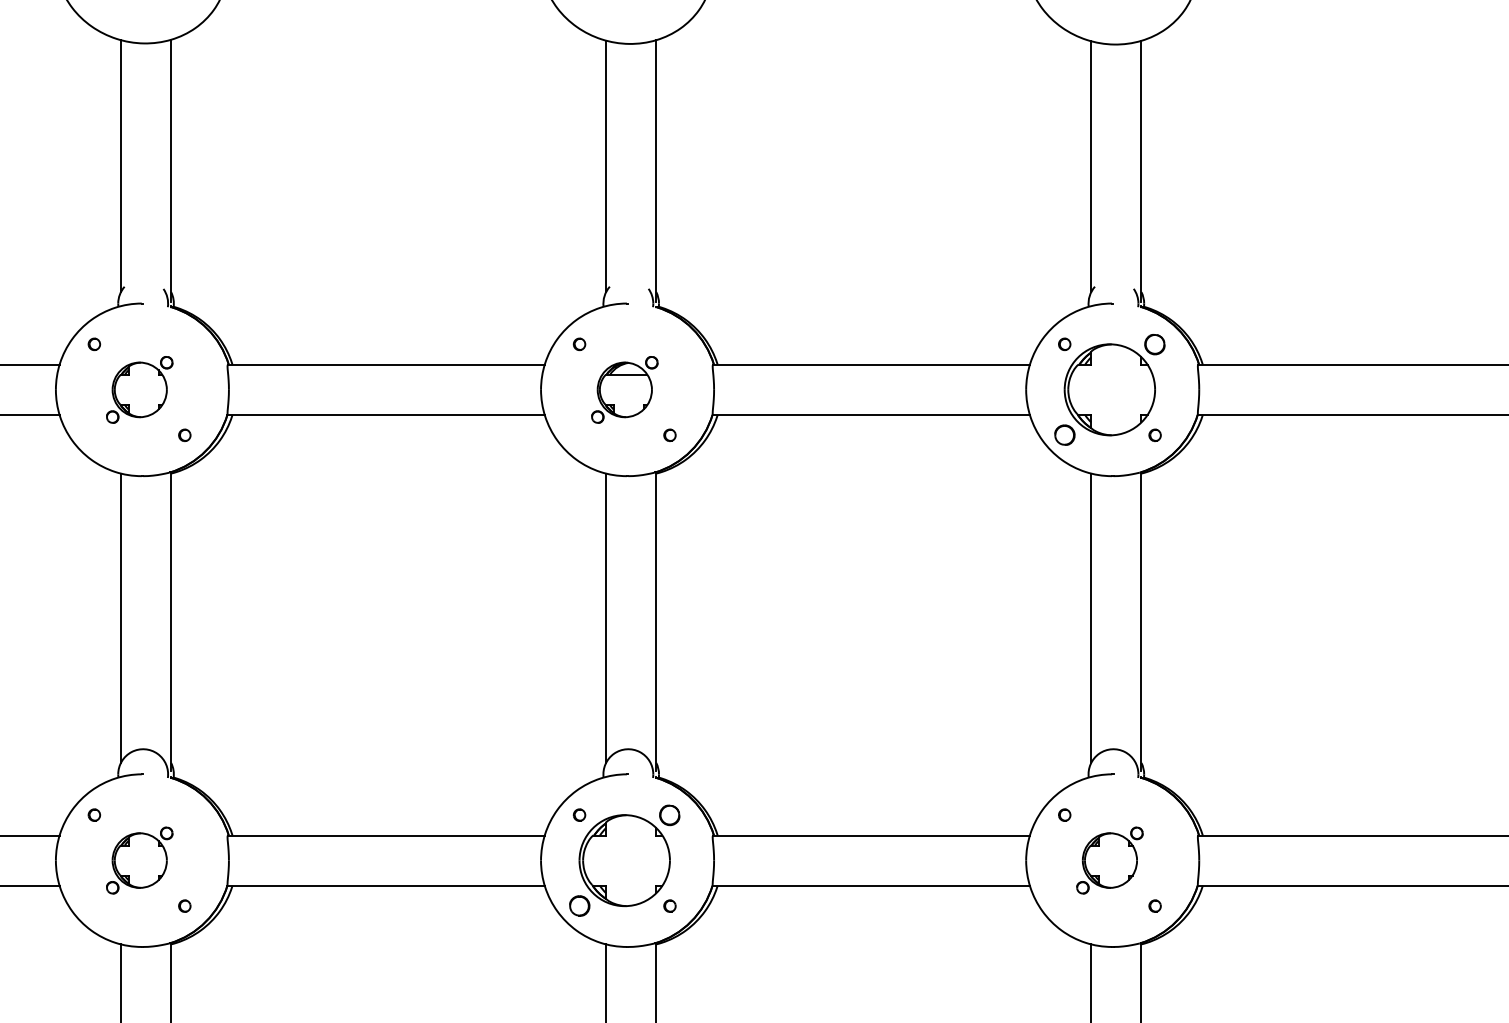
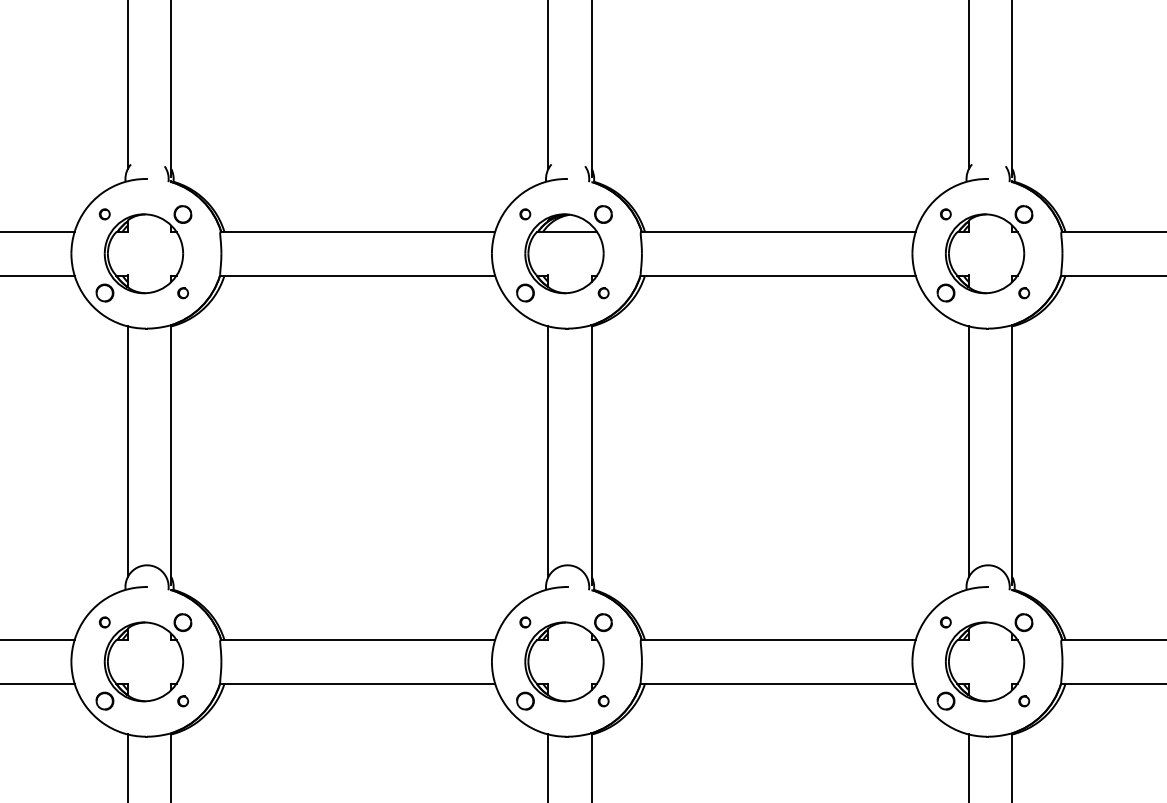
part: (139, 389) -> (143, 253), size x1.67
part: (624, 389) -> (564, 253), size x1.67
part: (139, 860) -> (143, 661), size x1.67
part: (1109, 860) -> (984, 661), size x1.67

